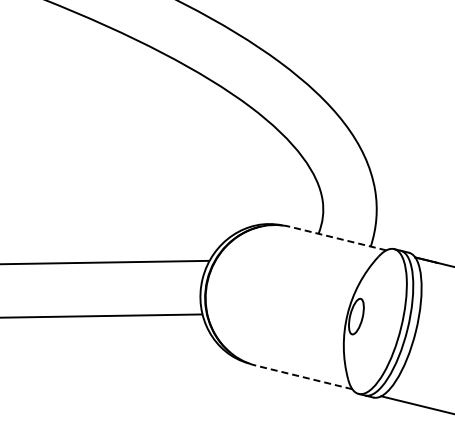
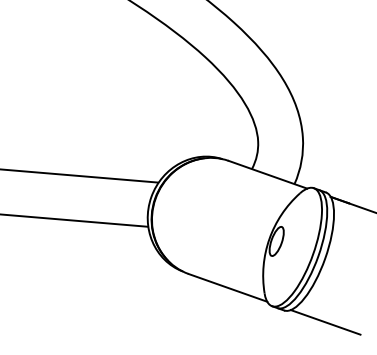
line: (338, 238) -> (268, 174), dashed -> solid
line: (304, 377) -> (228, 287), dashed -> solid

